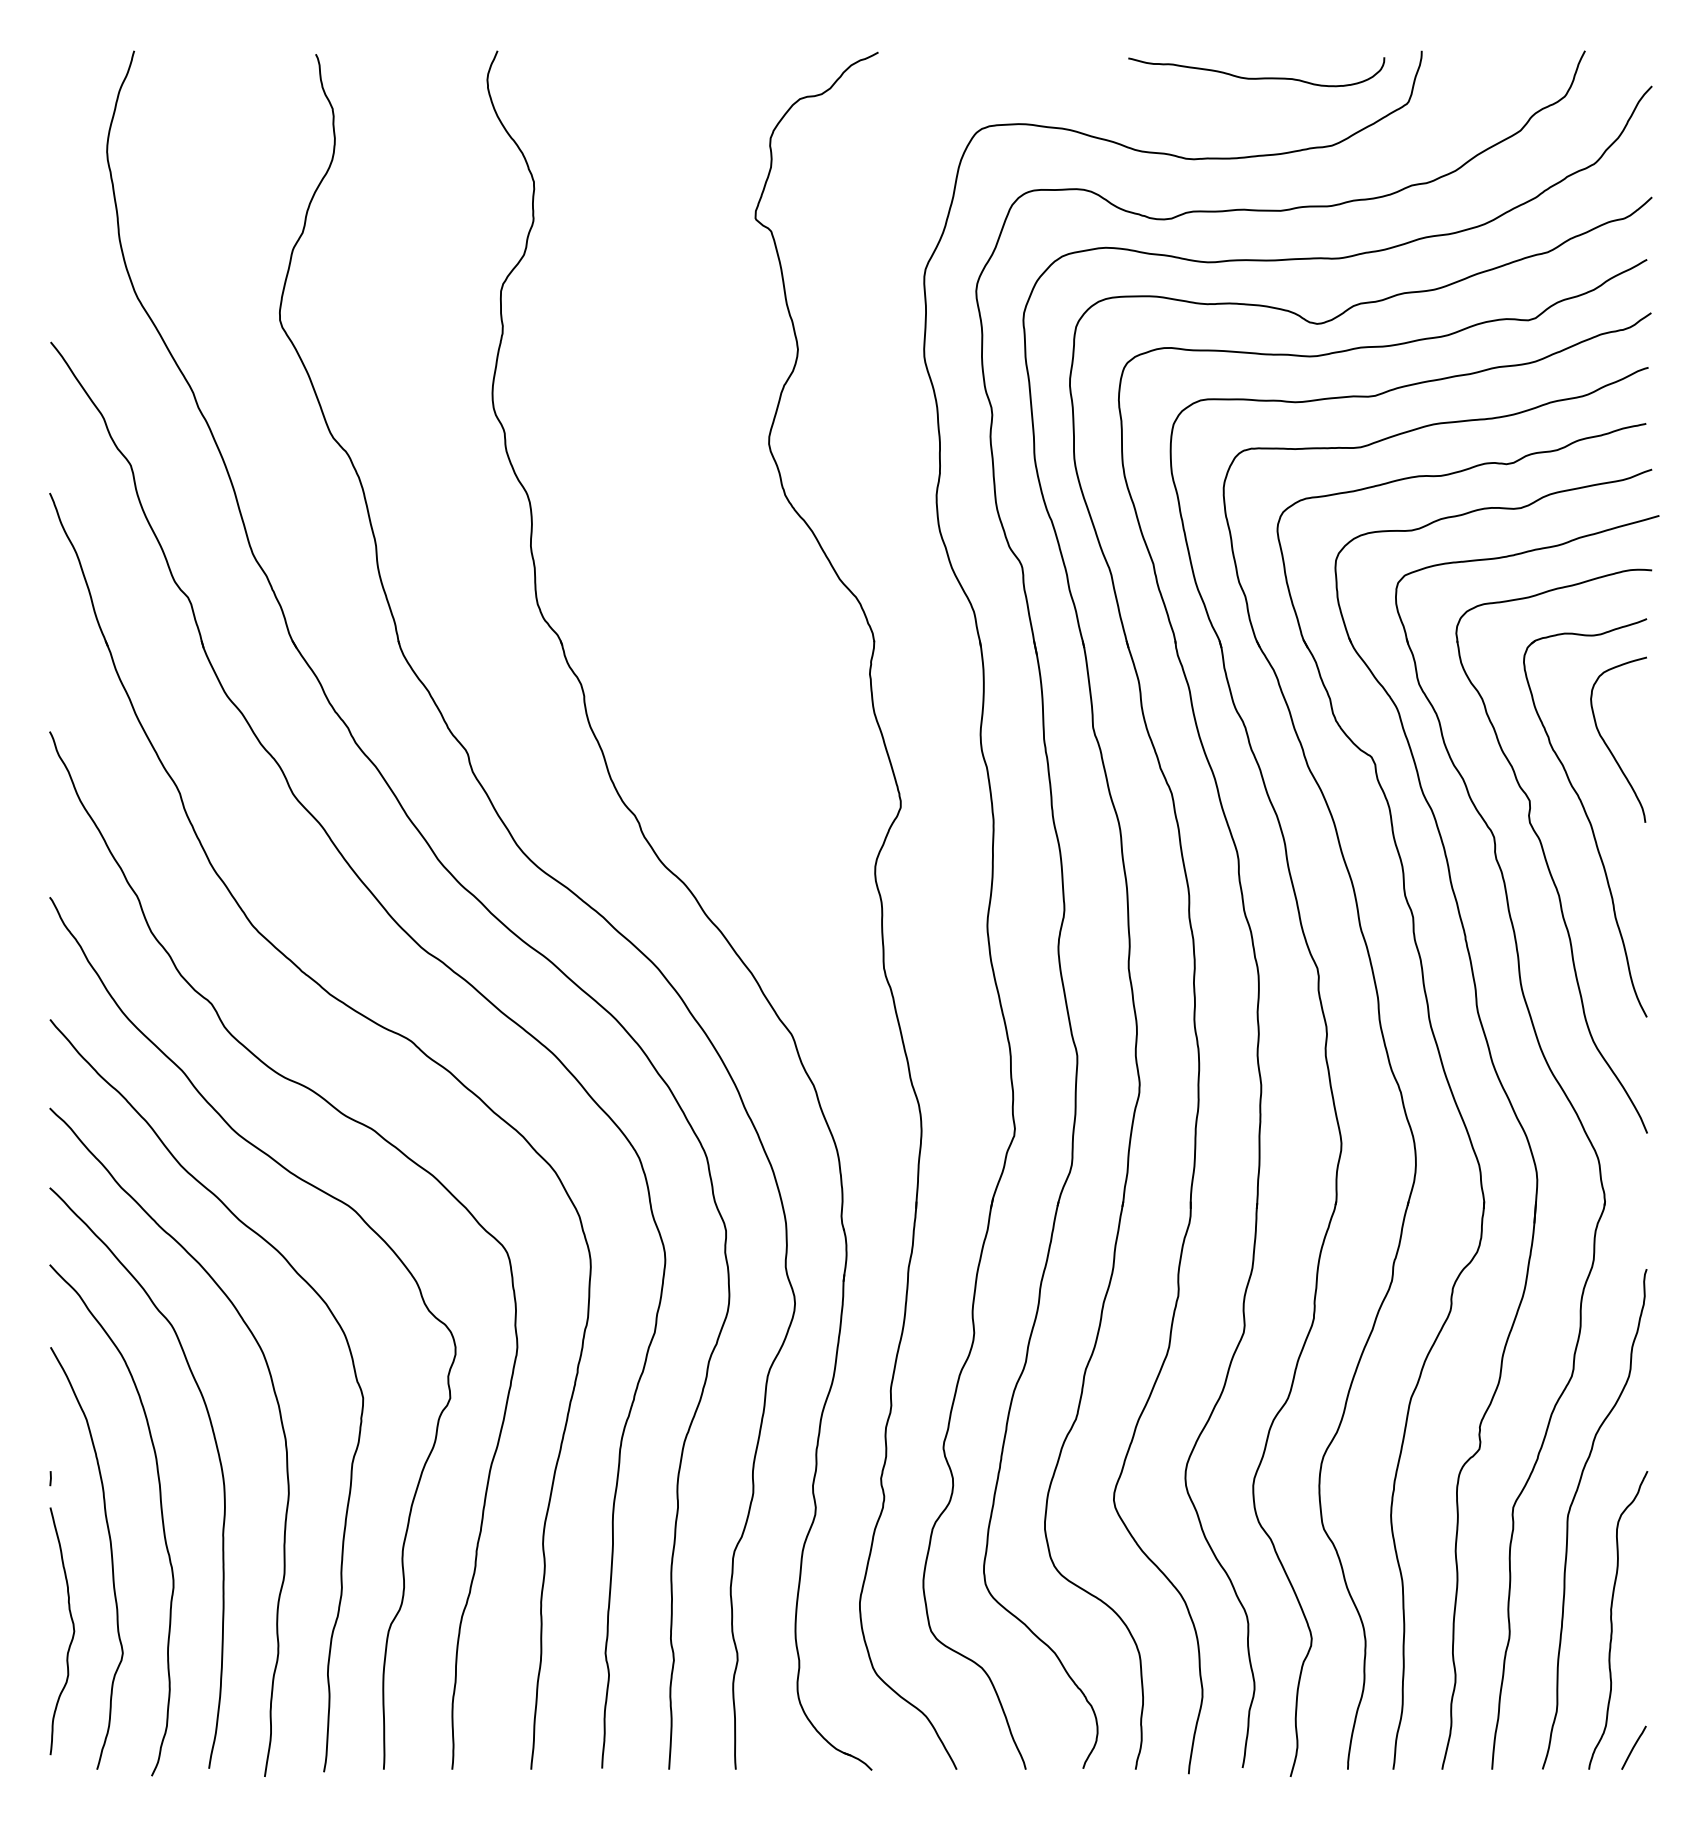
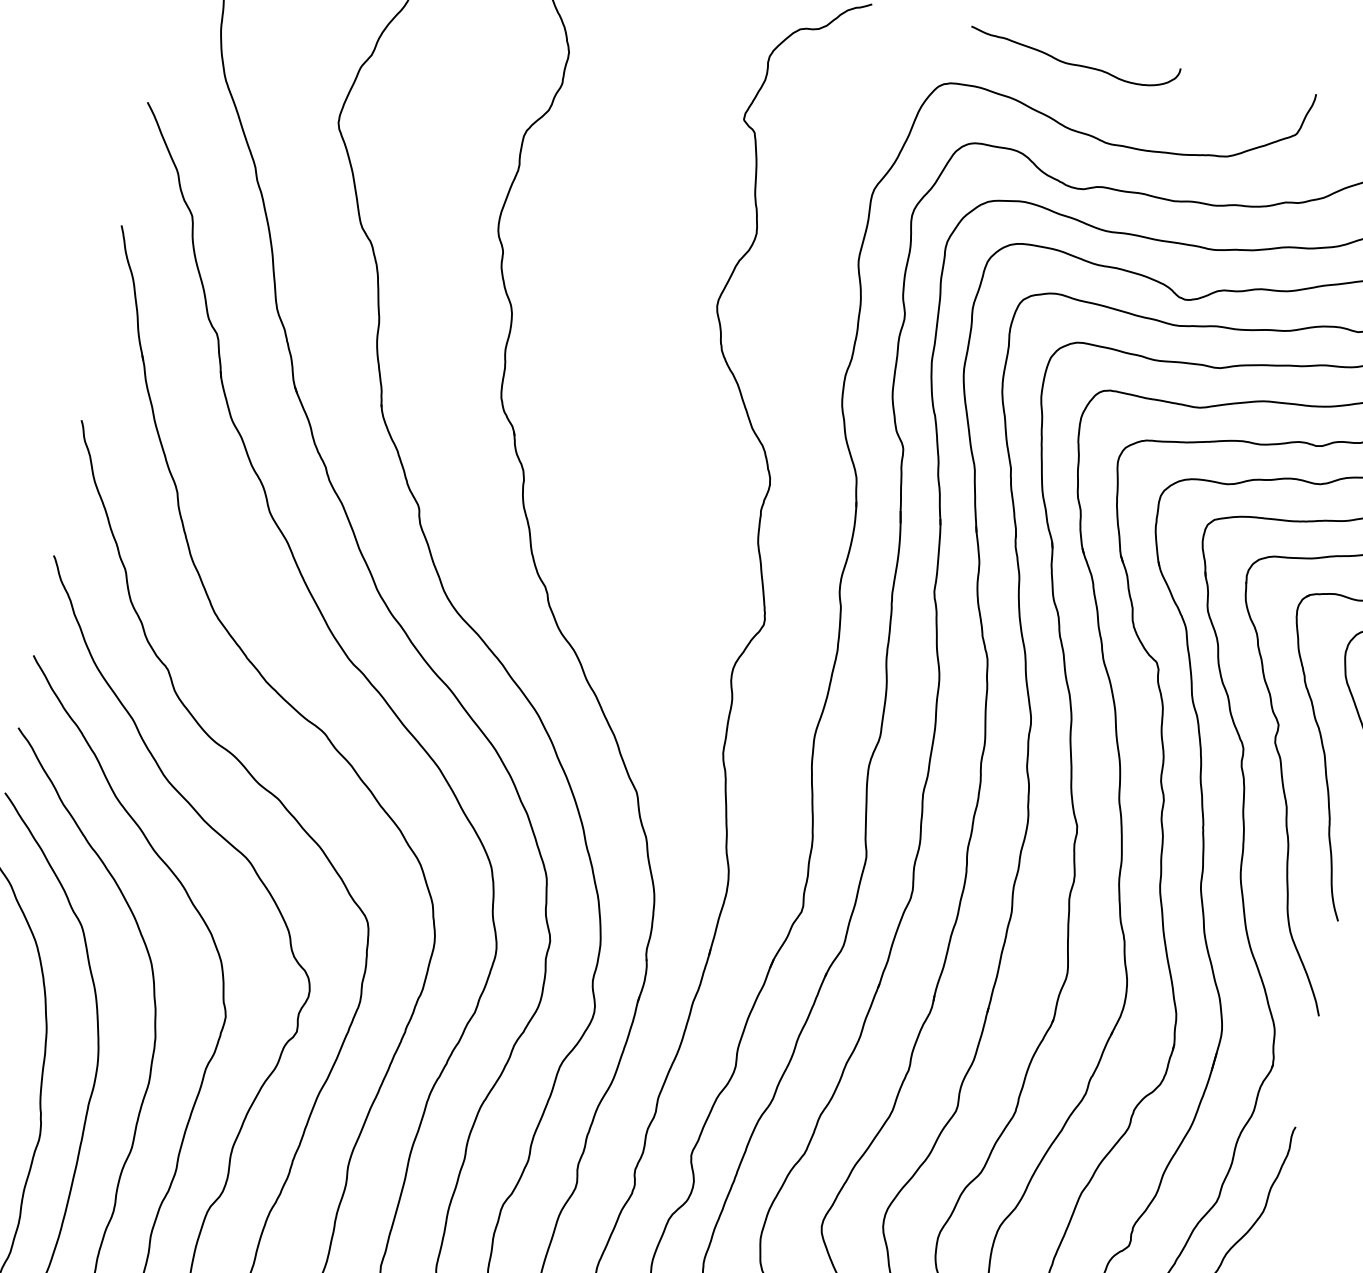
curve: (1256, 77) -> (1072, 63), moved

